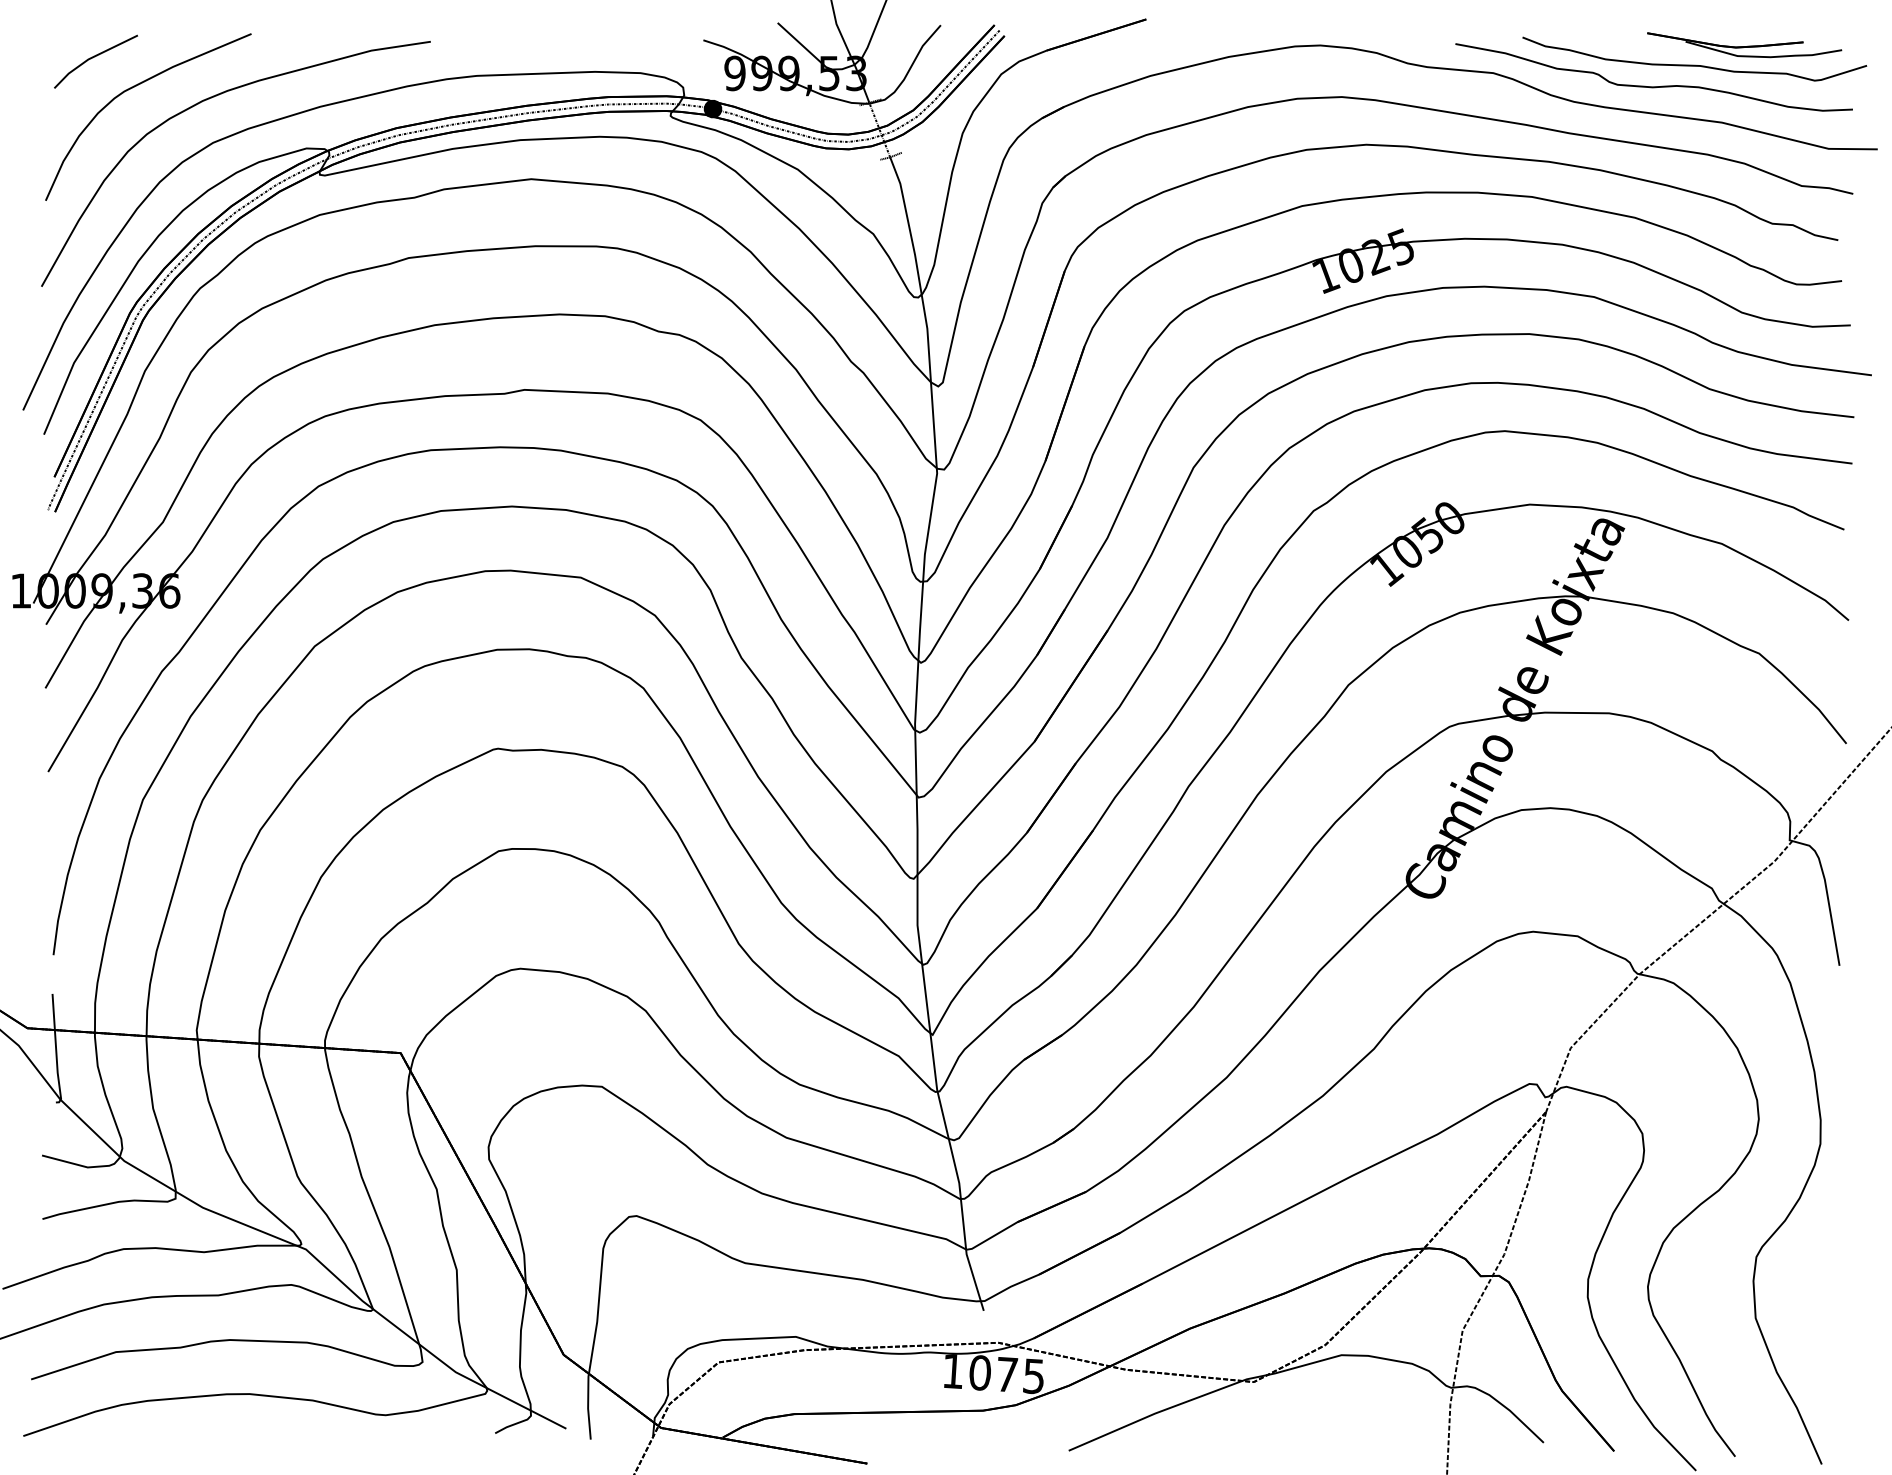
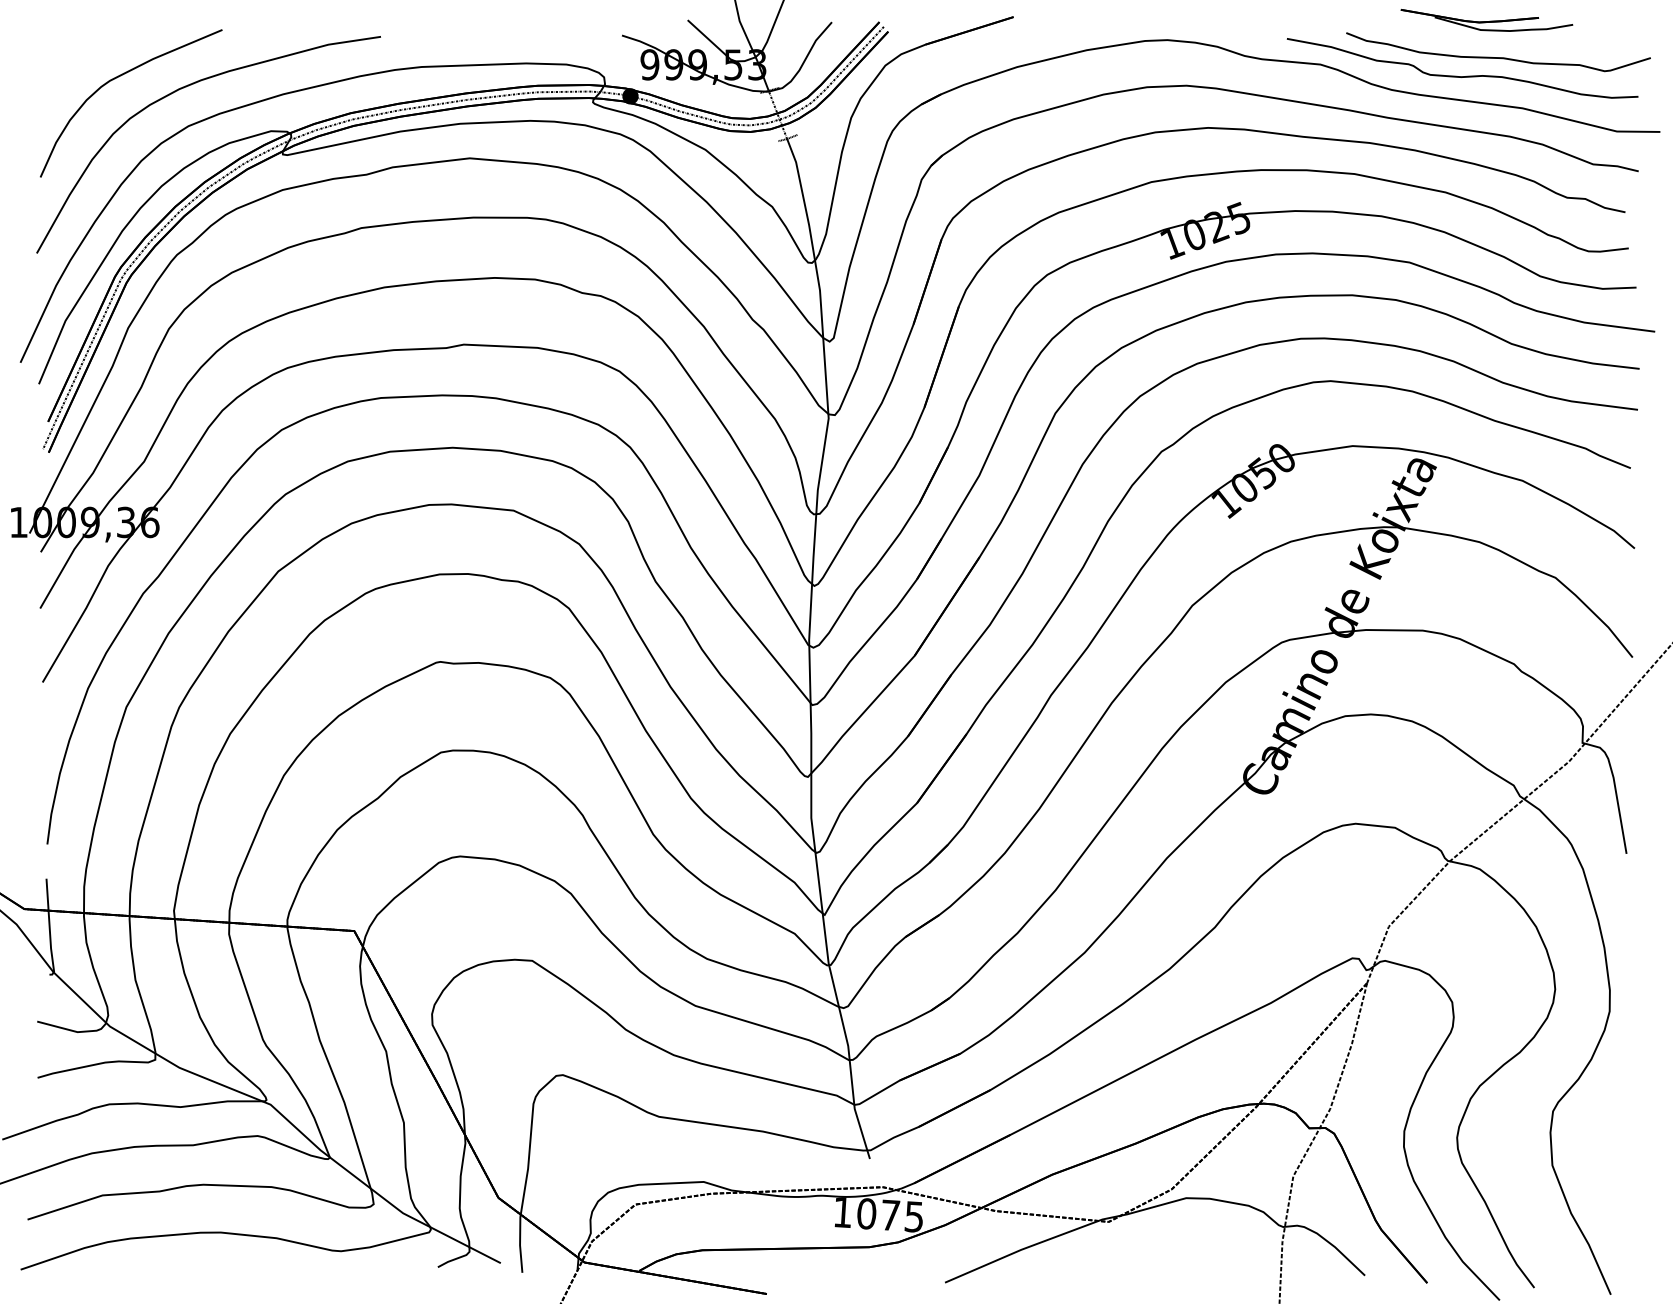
part: (1744, 45) -> (1486, 20), moved
line: (95, 57) -> (84, 50), removed

